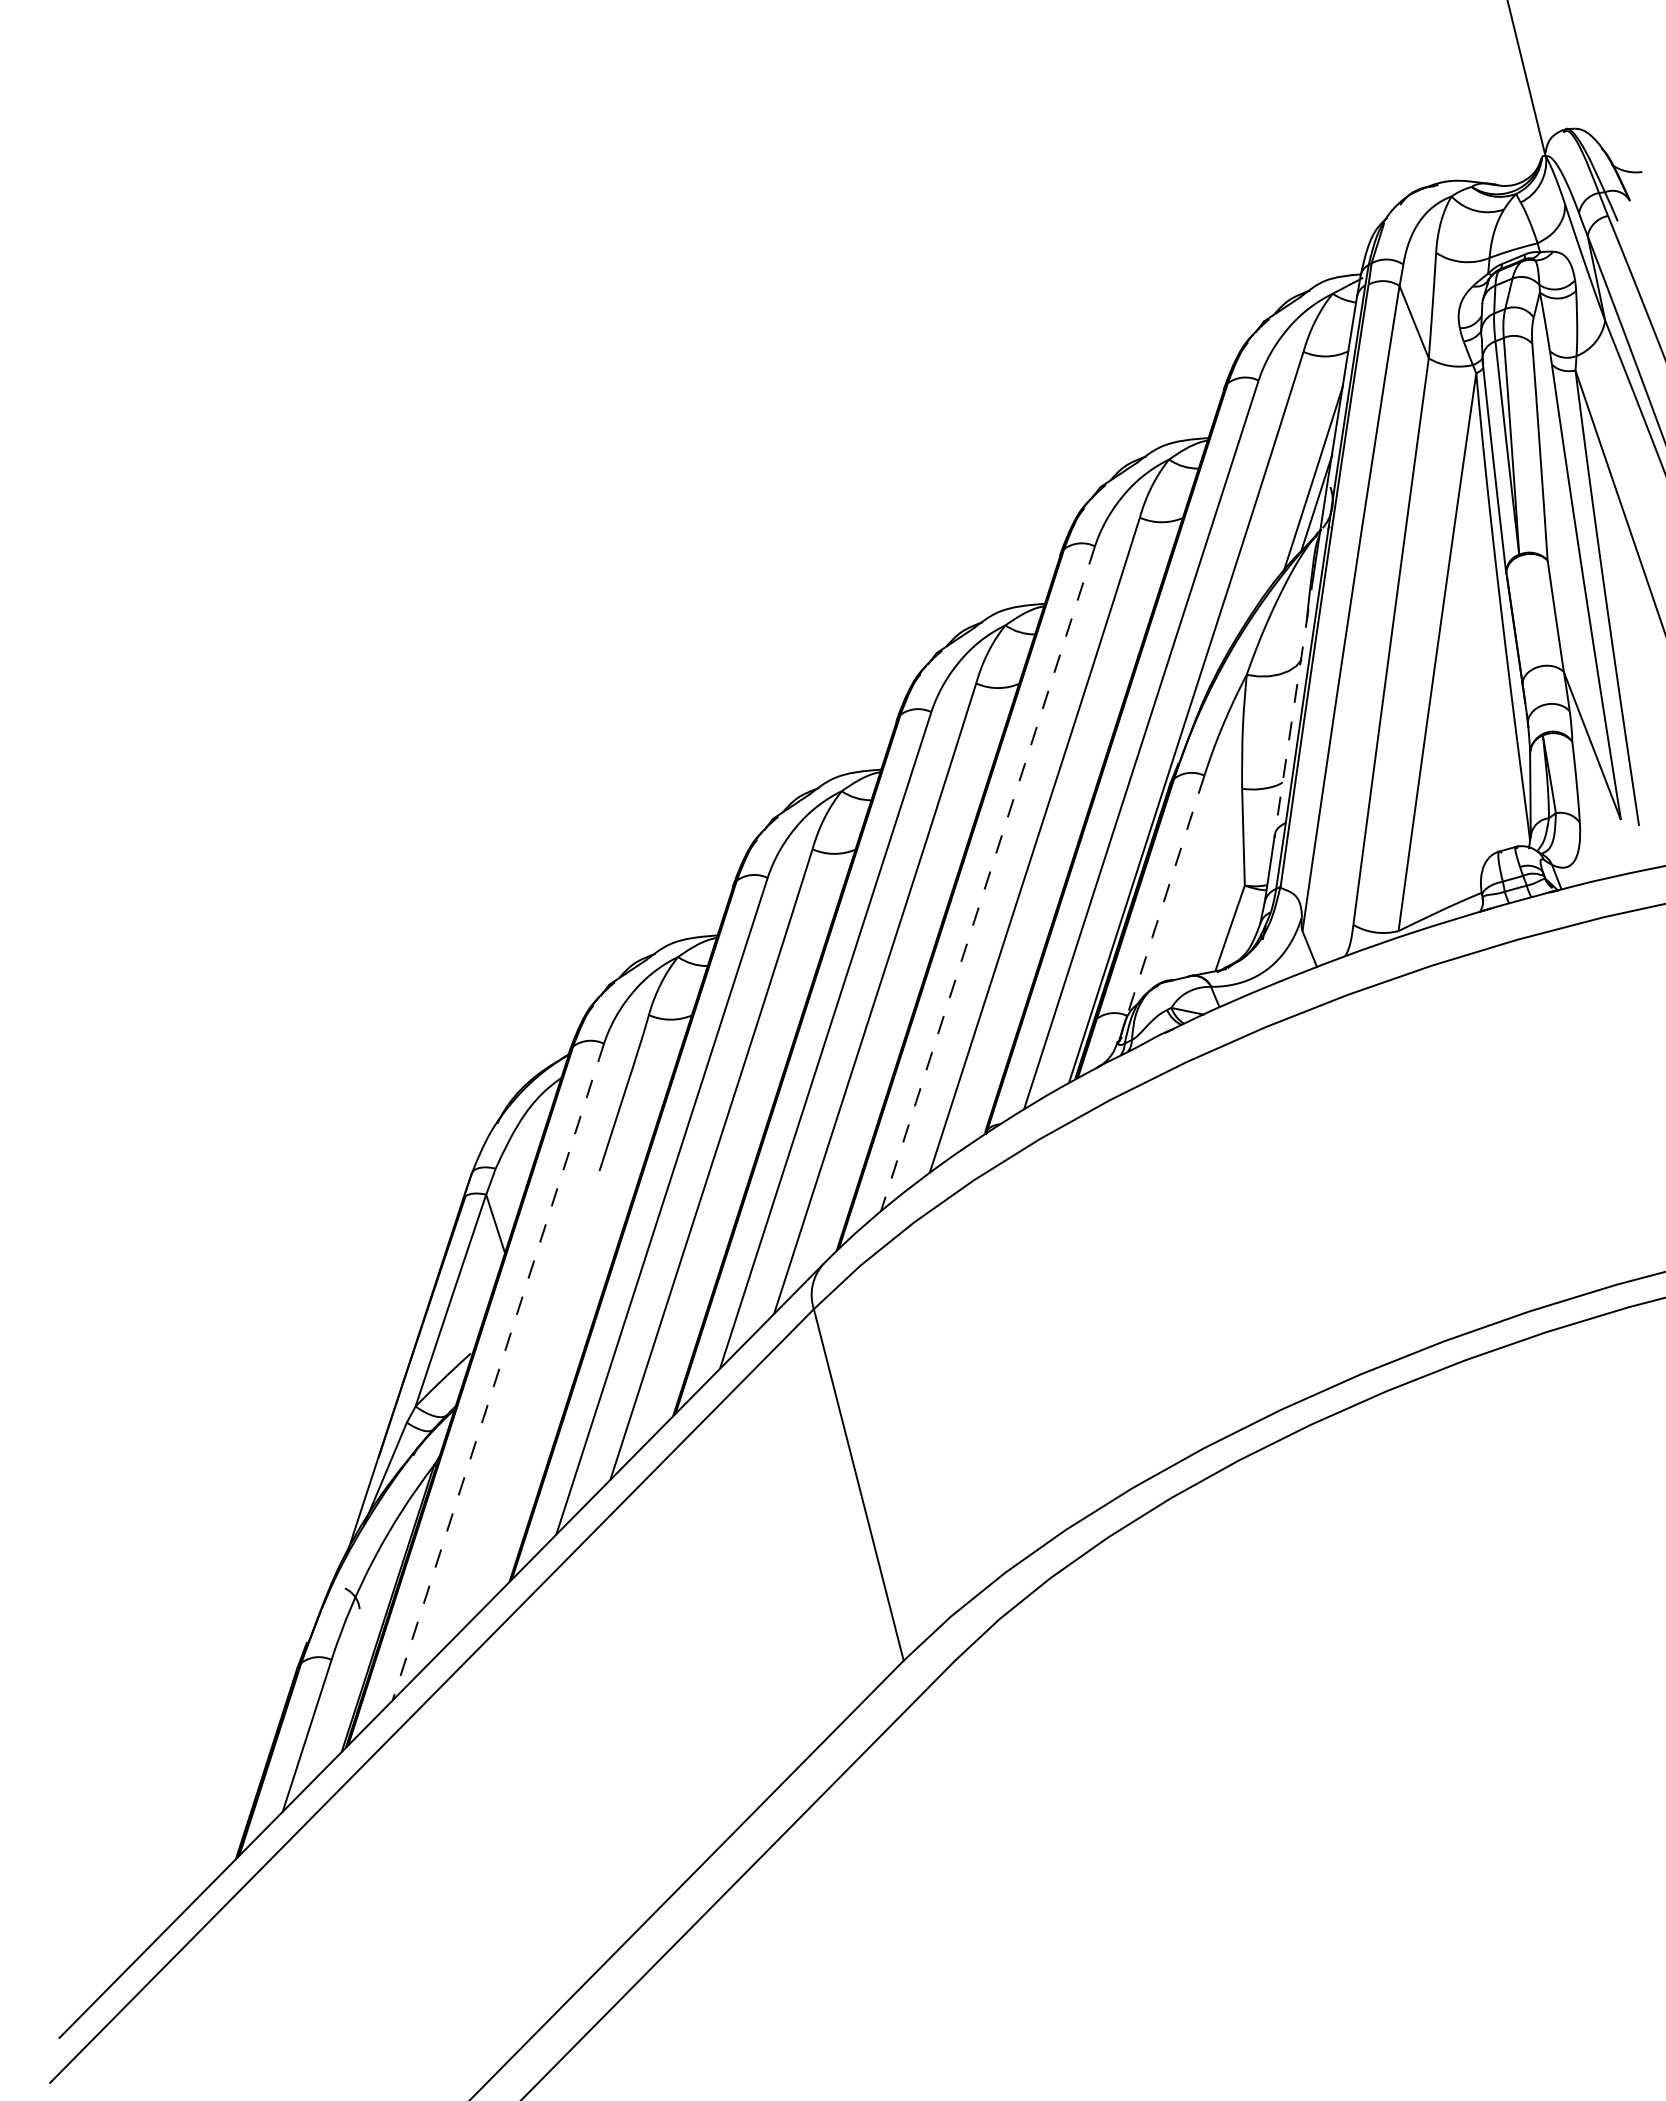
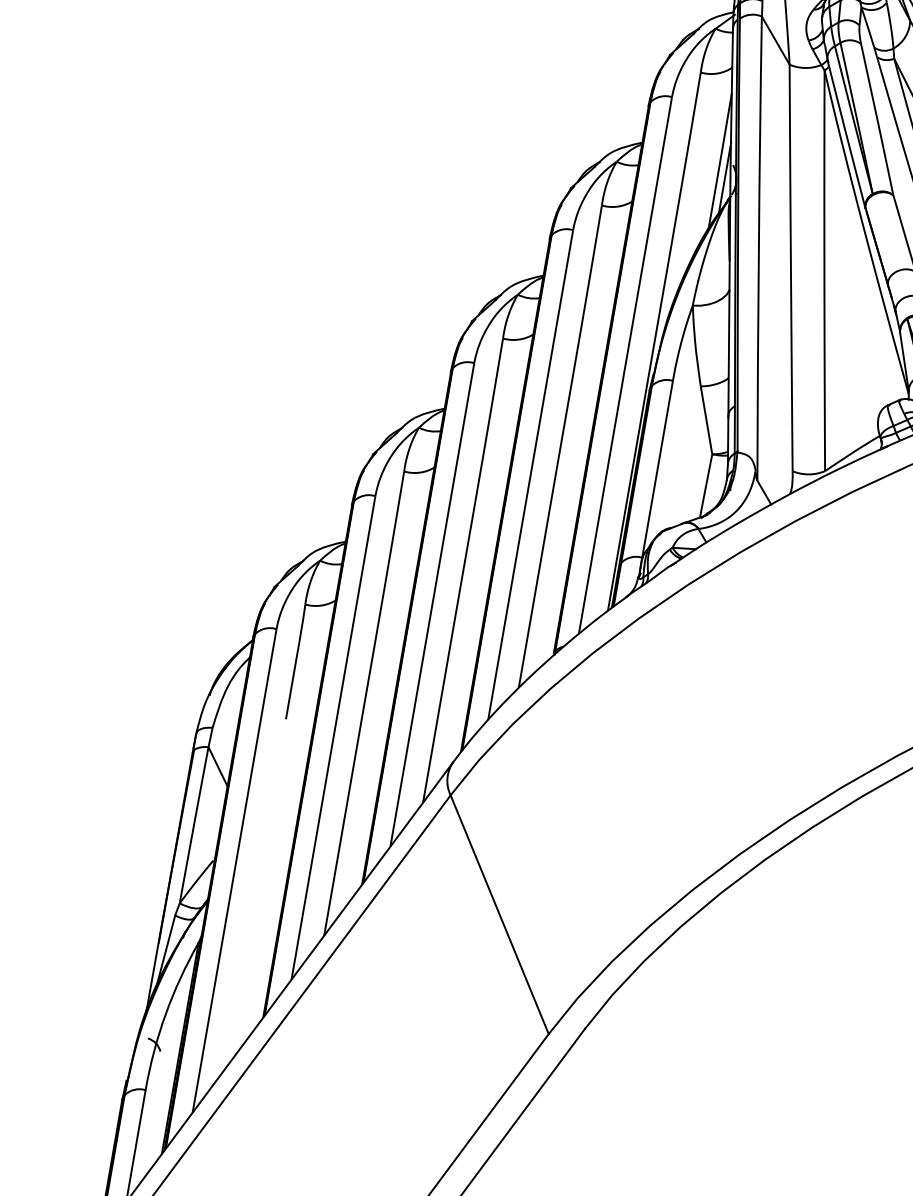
line: (1294, 704) -> (729, 321), dashed -> solid
line: (987, 879) -> (530, 475), dashed -> solid
line: (1165, 896) -> (657, 469), dashed -> solid
line: (498, 1372) -> (234, 871), dashed -> solid

